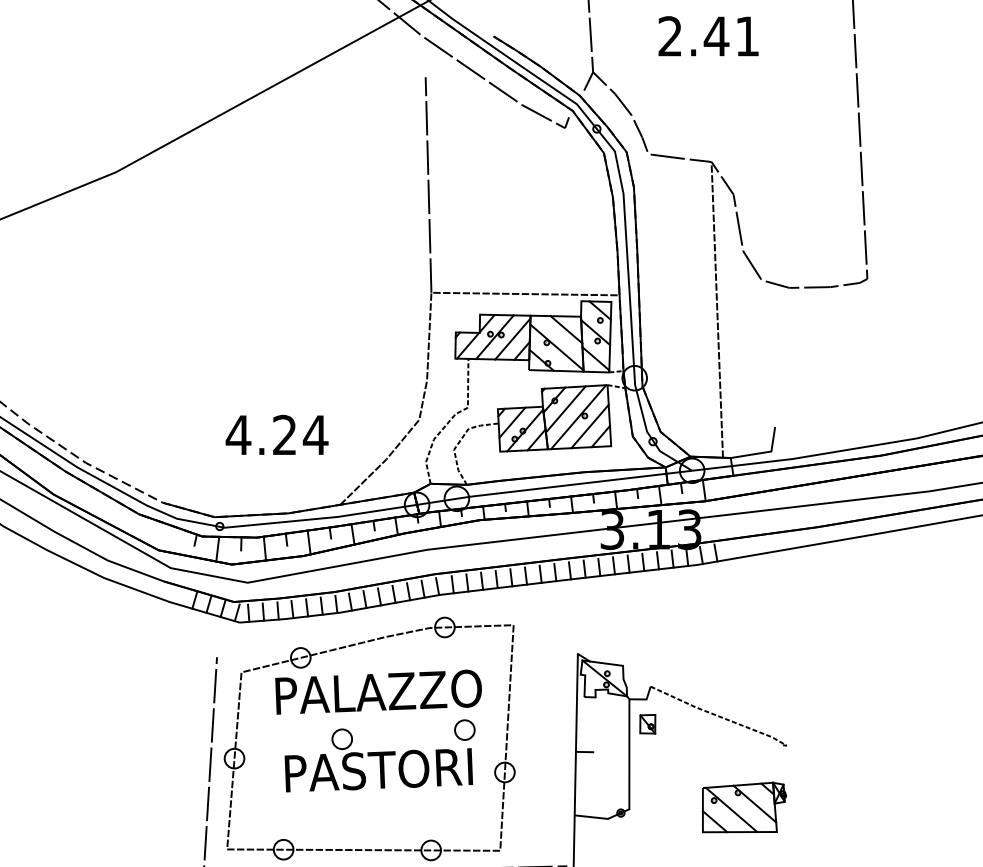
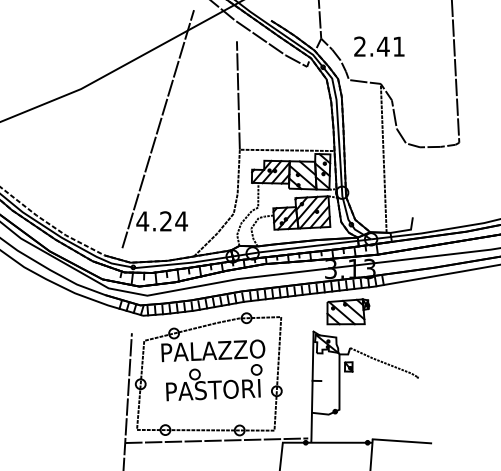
text: (708, 36) -> (379, 46), moved
line: (269, 252) -> (158, 129), added
part: (744, 806) -> (348, 311), moved

